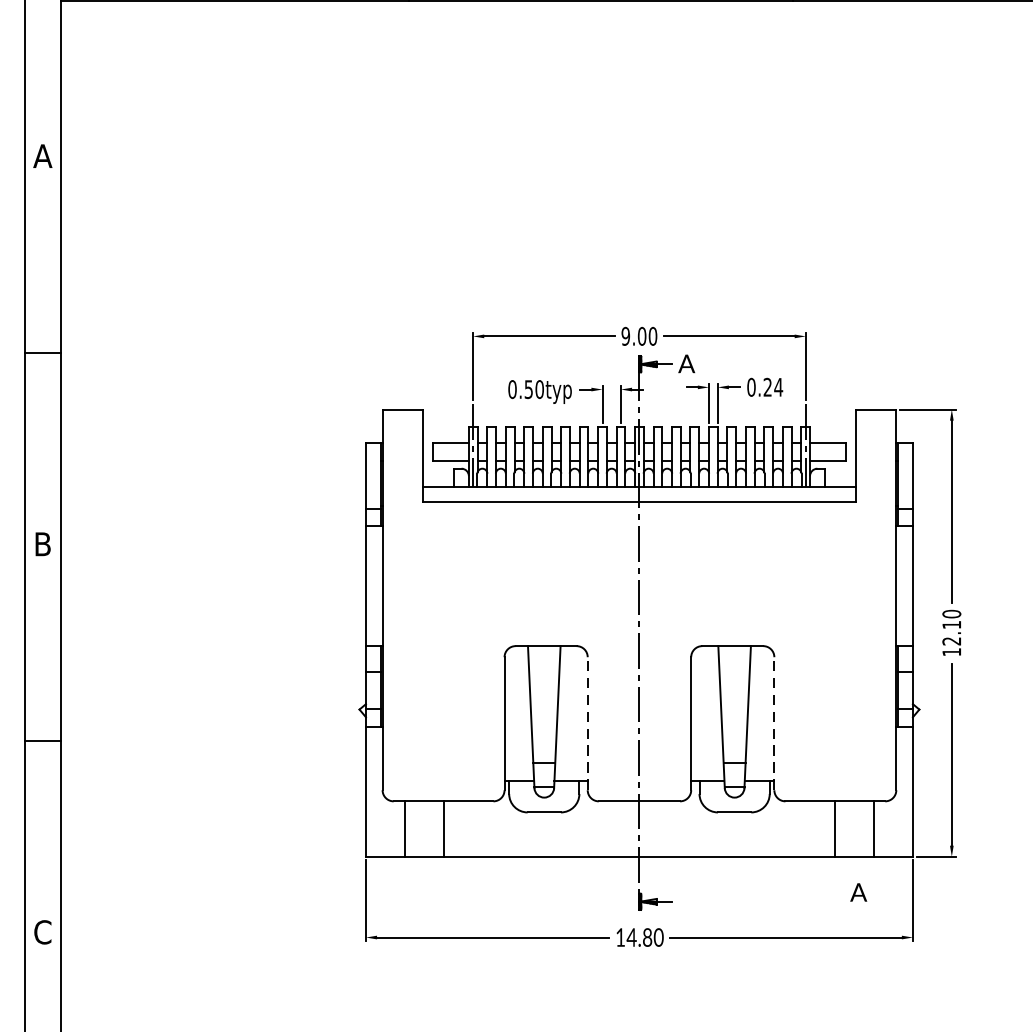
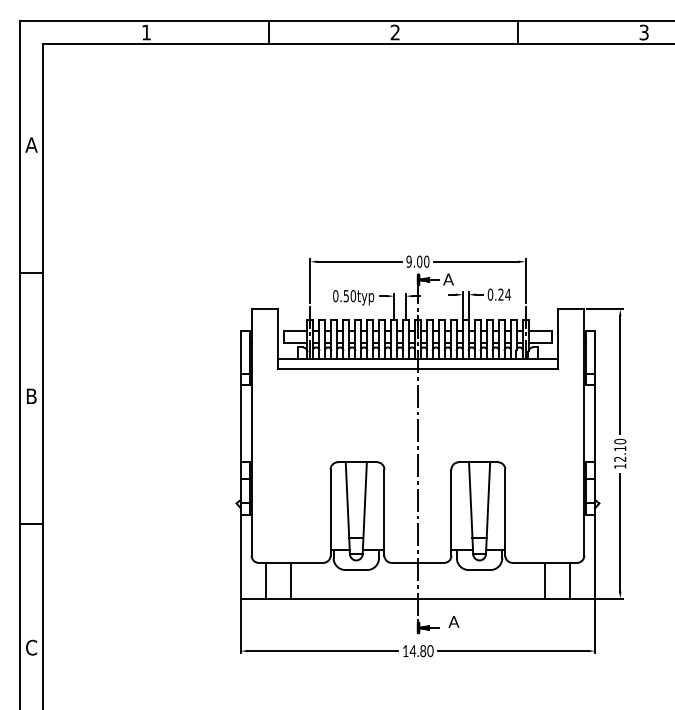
line: (587, 723) -> (384, 512), dashed -> solid
line: (774, 723) -> (505, 512), dashed -> solid
text: (858, 891) -> (453, 621), moved

